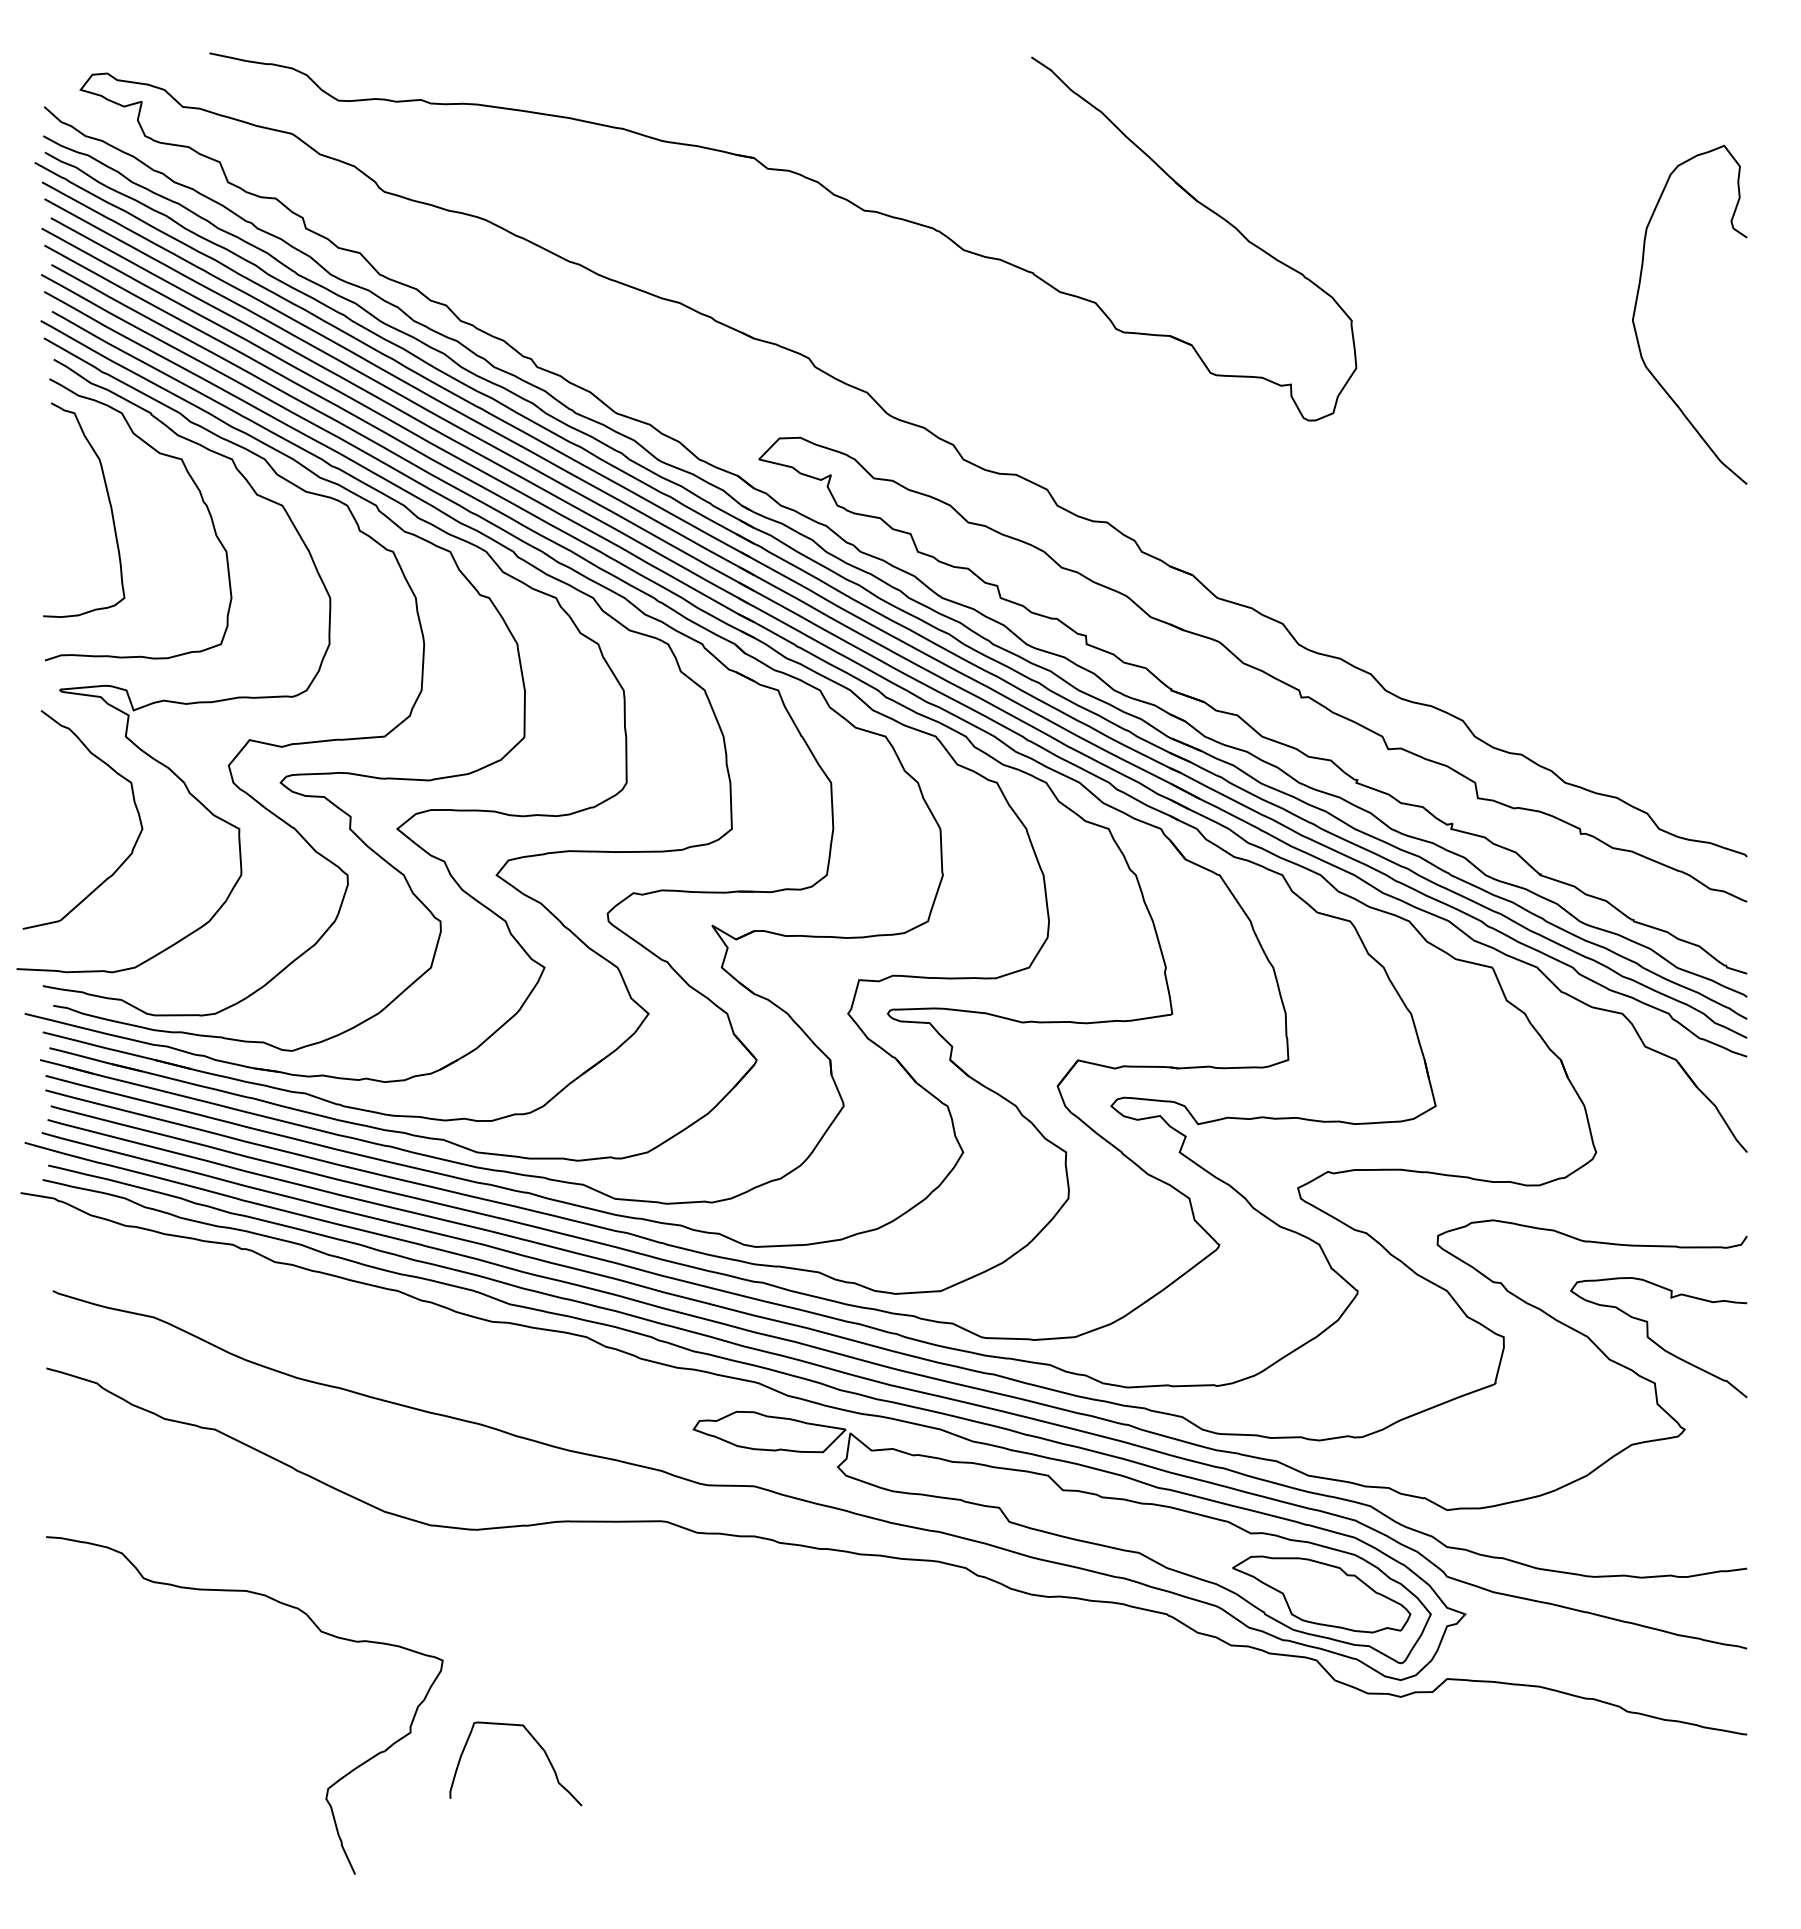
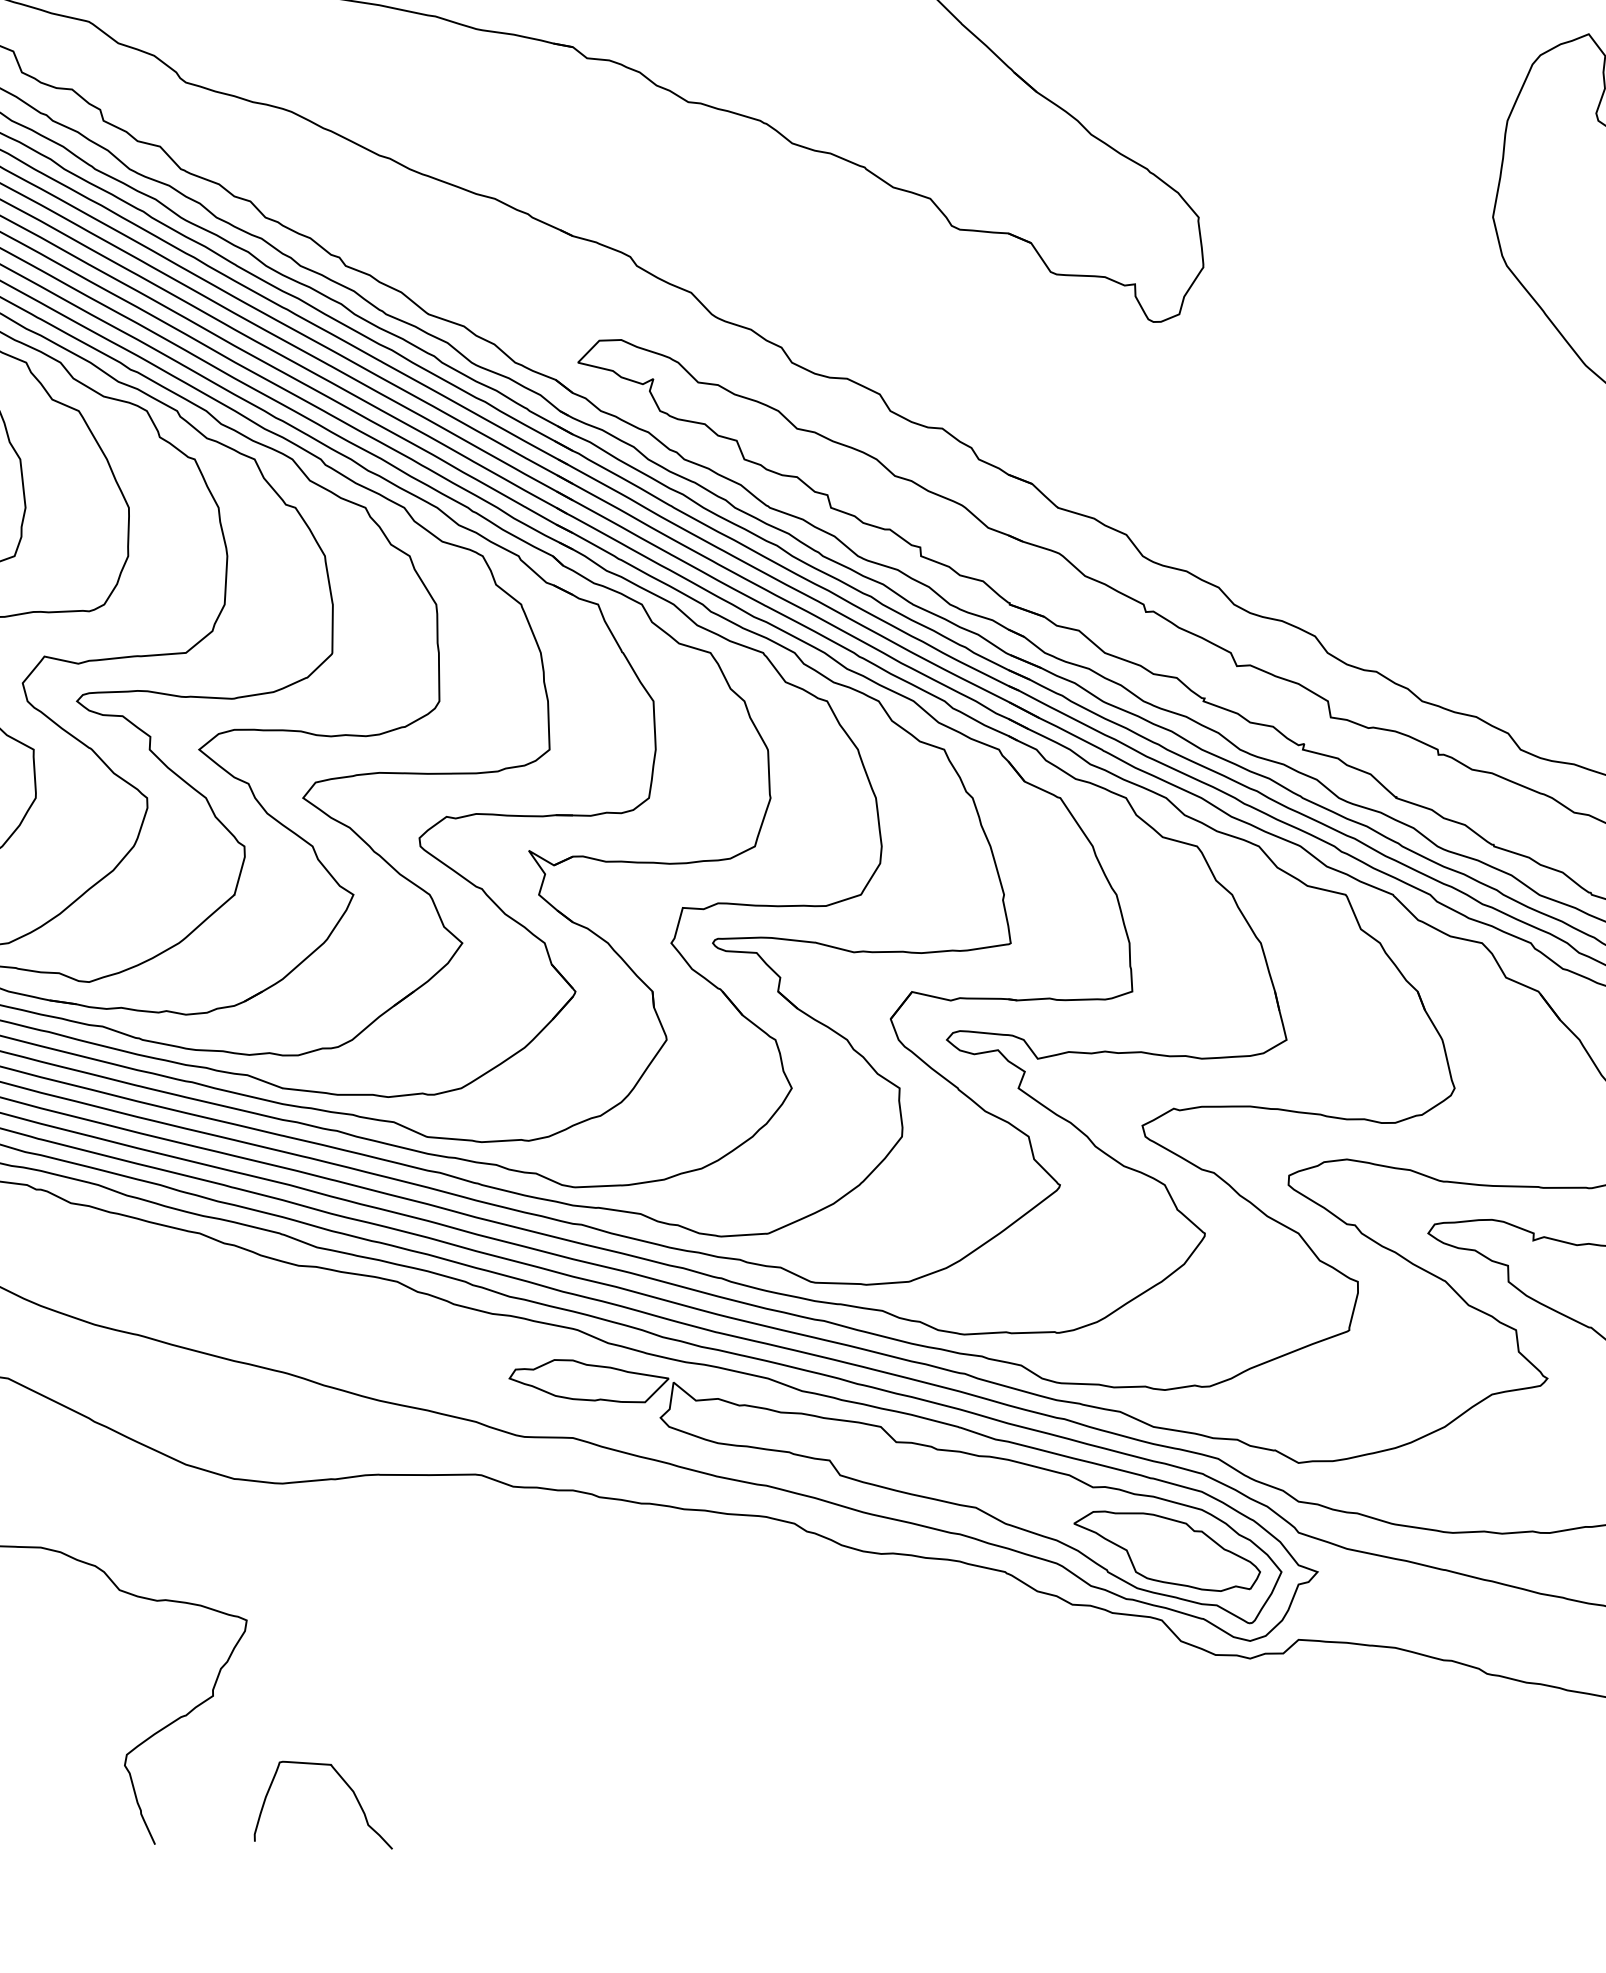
curve: (537, 1744) -> (346, 1784), moved

